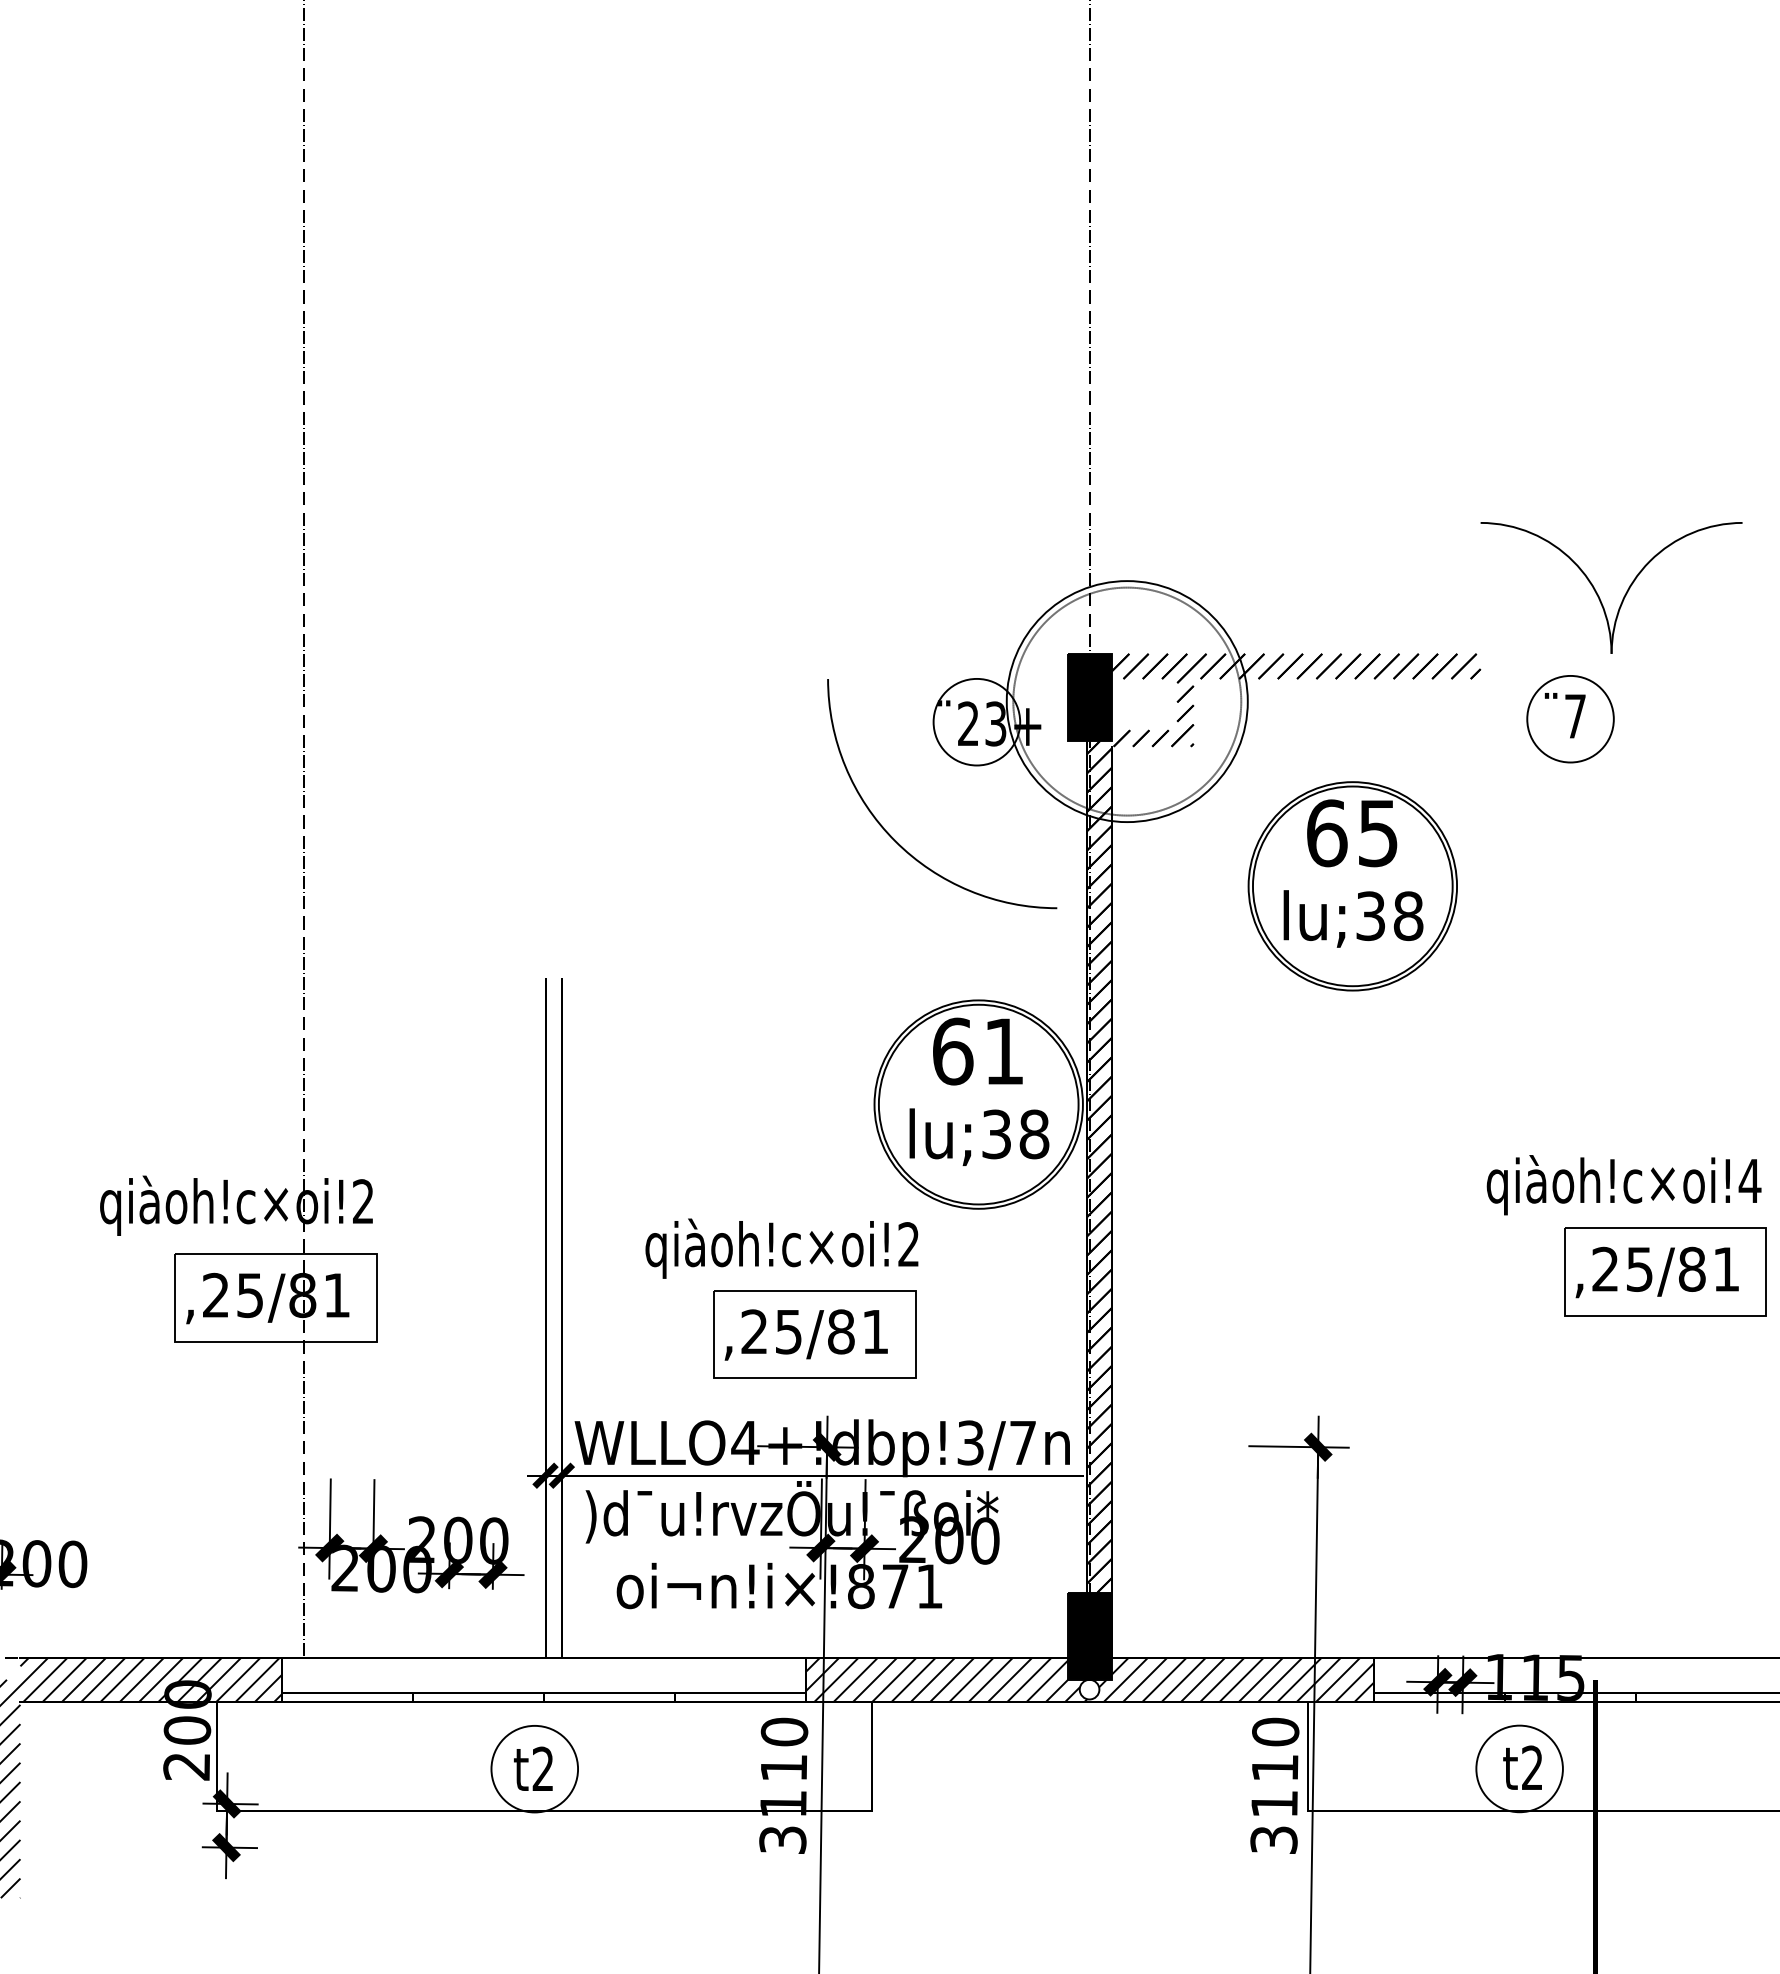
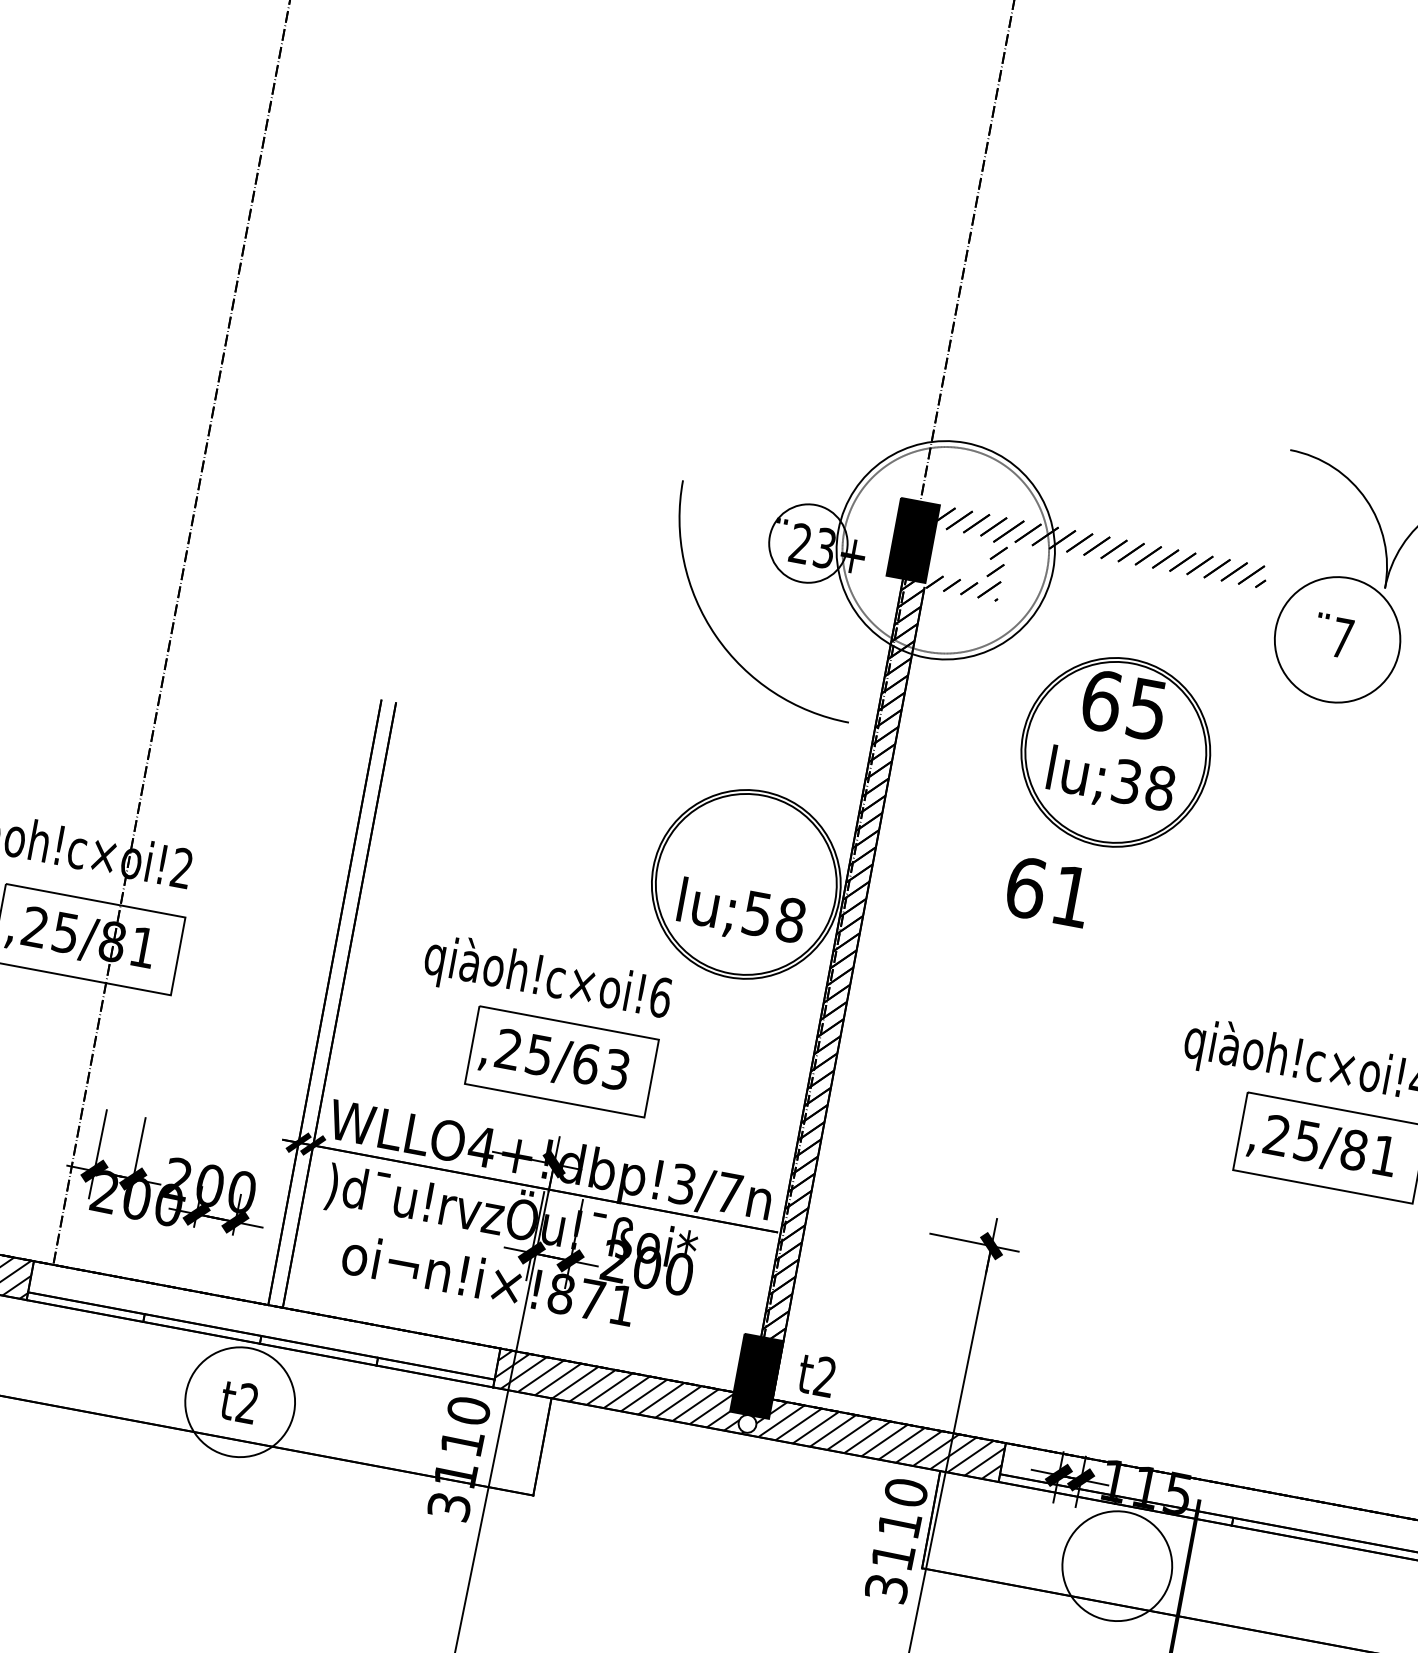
circle: (1570, 718) -> (1337, 639), size x1.6
text: (977, 1051) -> (1047, 891), moved
text: (996, 1133) -> (757, 913), lu;38 -> lu;58
text: (908, 1244) -> (660, 997), qiàoh!c×oi!2 -> qiàoh!c×oi!6
text: (858, 1331) -> (601, 1066), ,25/81 -> ,25/63
text: (1522, 1767) -> (816, 1374), moved
circle: (534, 1768) -> (240, 1401), size x1.4
circle: (1519, 1768) -> (1117, 1565), size x1.4

